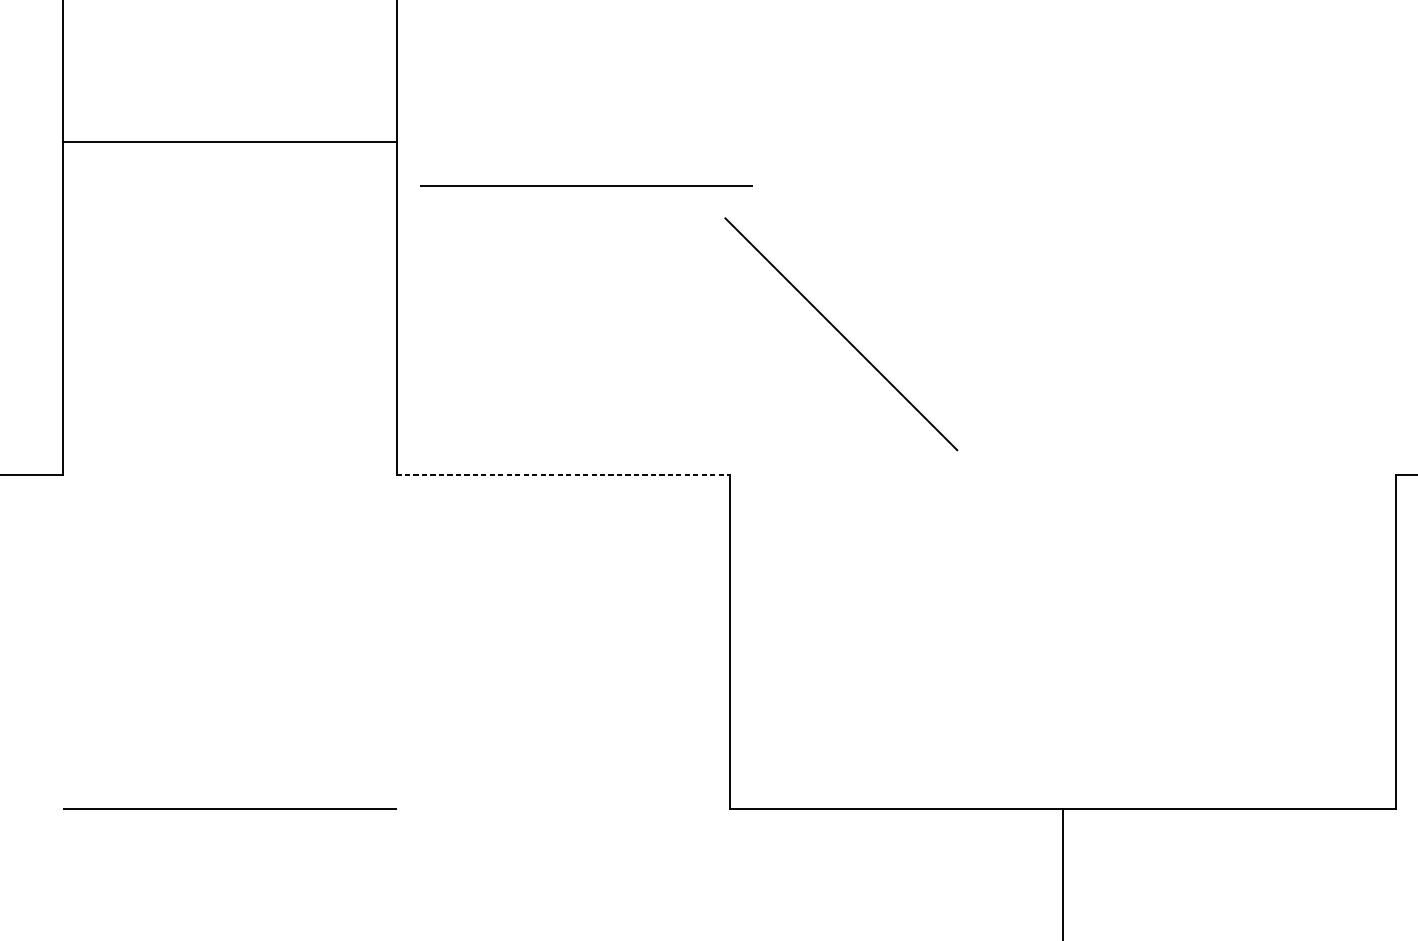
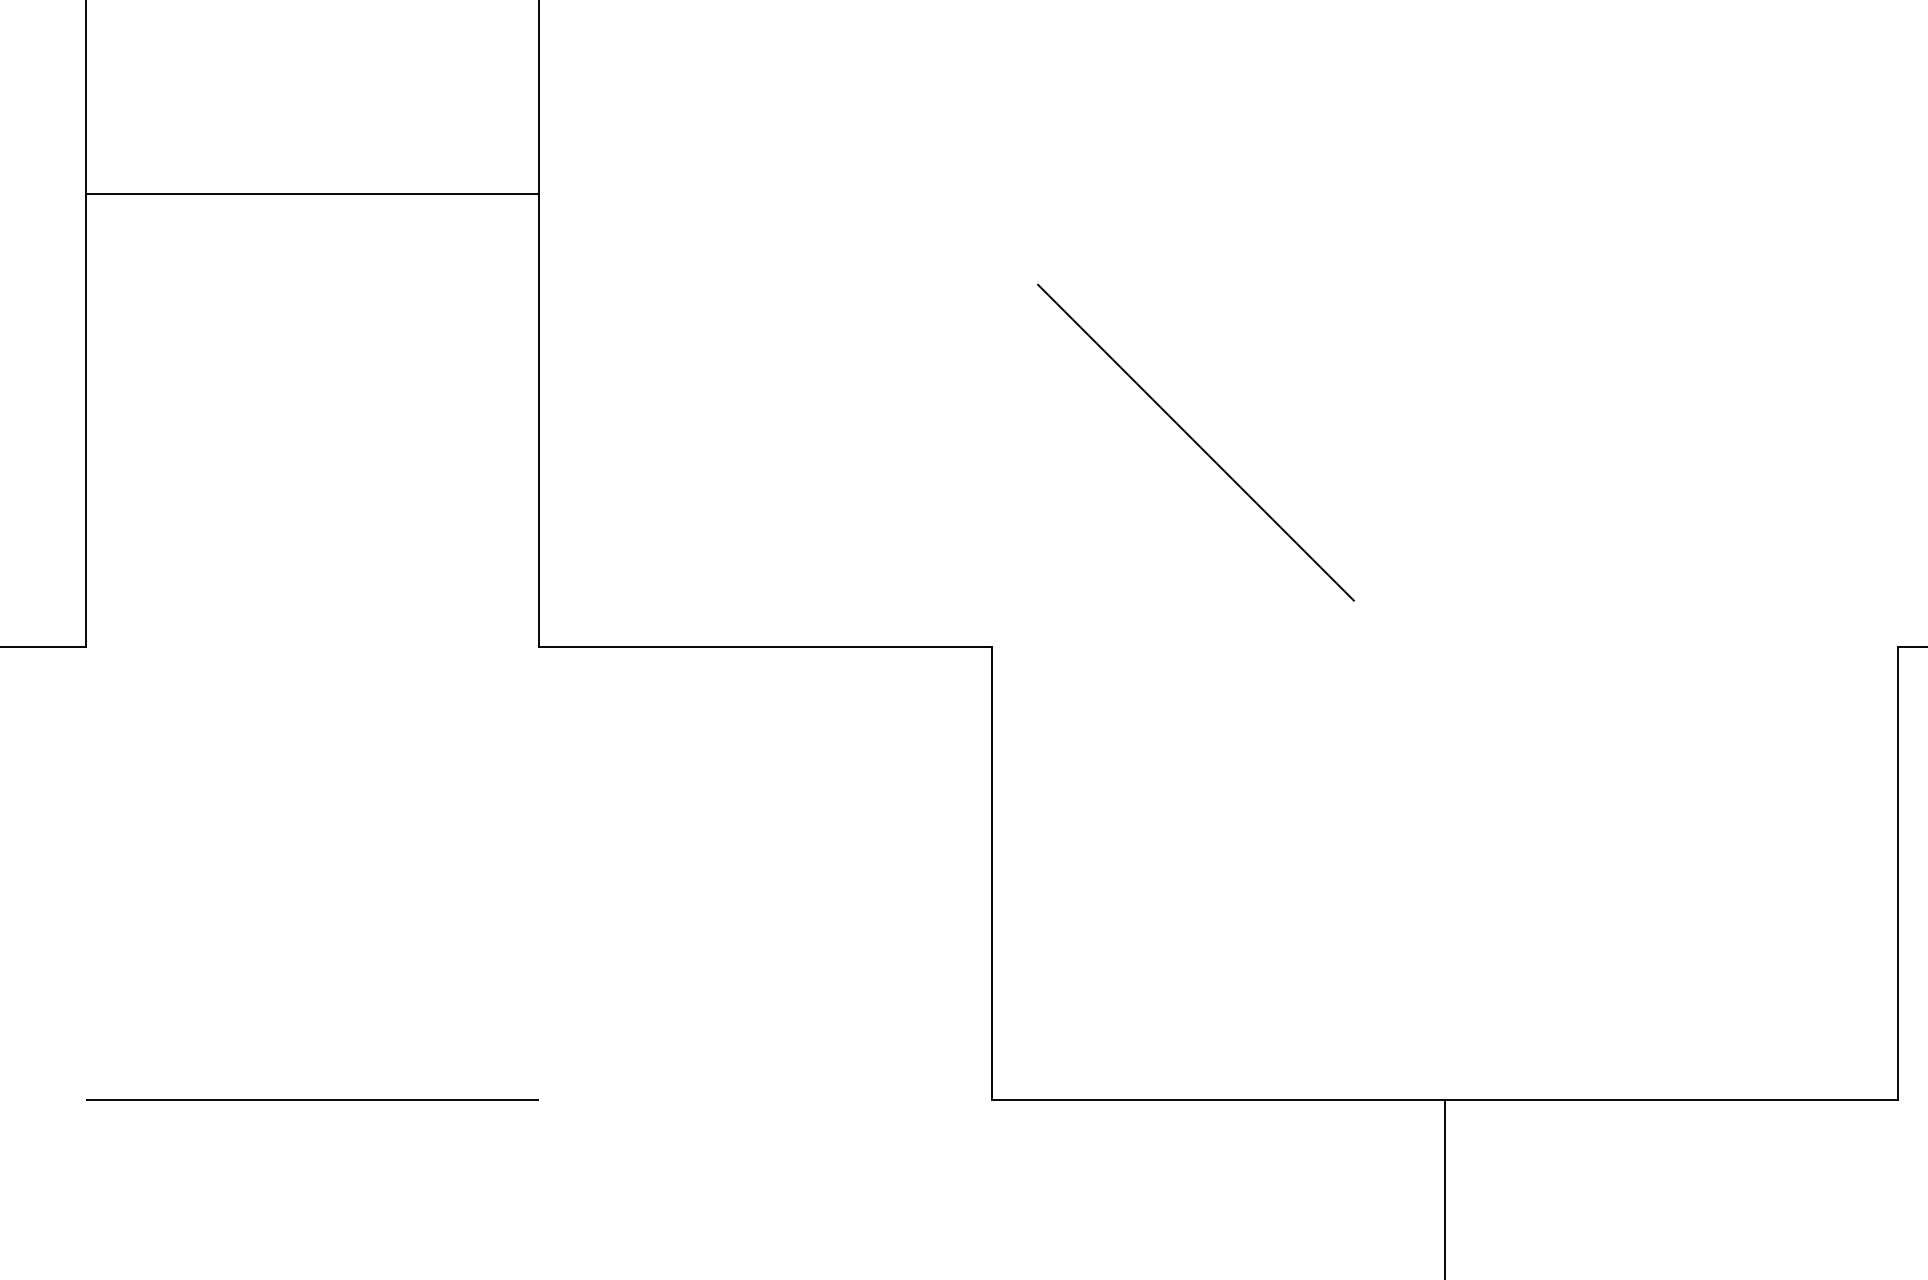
line: (586, 185) -> (797, 252), removed
line: (840, 334) -> (1195, 442), moved
line: (563, 475) -> (765, 646), dashed -> solid

